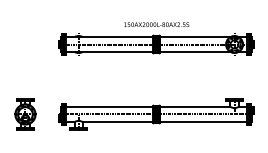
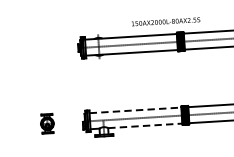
text: (156, 24) -> (165, 21), moved
line: (109, 106) -> (135, 110), solid -> dashed
part: (25, 114) -> (47, 123), size x0.6
line: (118, 122) -> (145, 126), solid -> dashed

